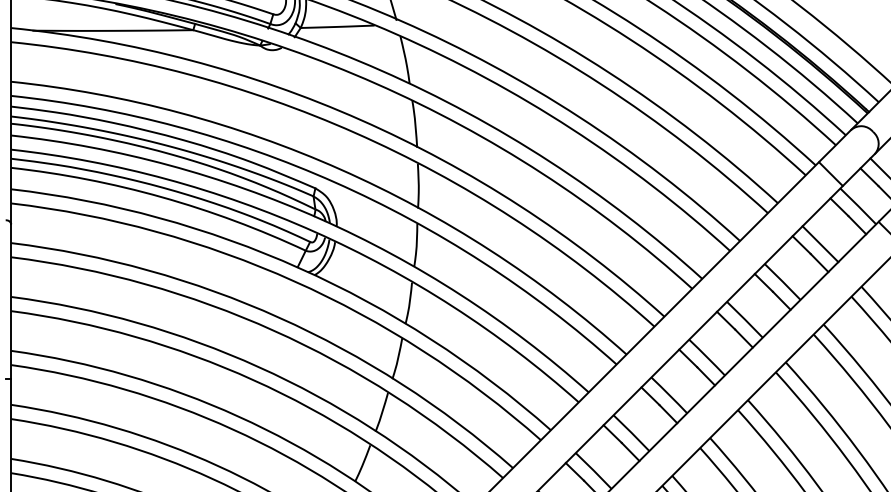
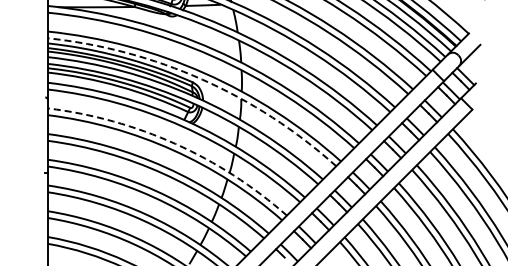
arc: (335, 182) -> (202, 79), solid -> dashed
arc: (279, 316) -> (175, 143), solid -> dashed

